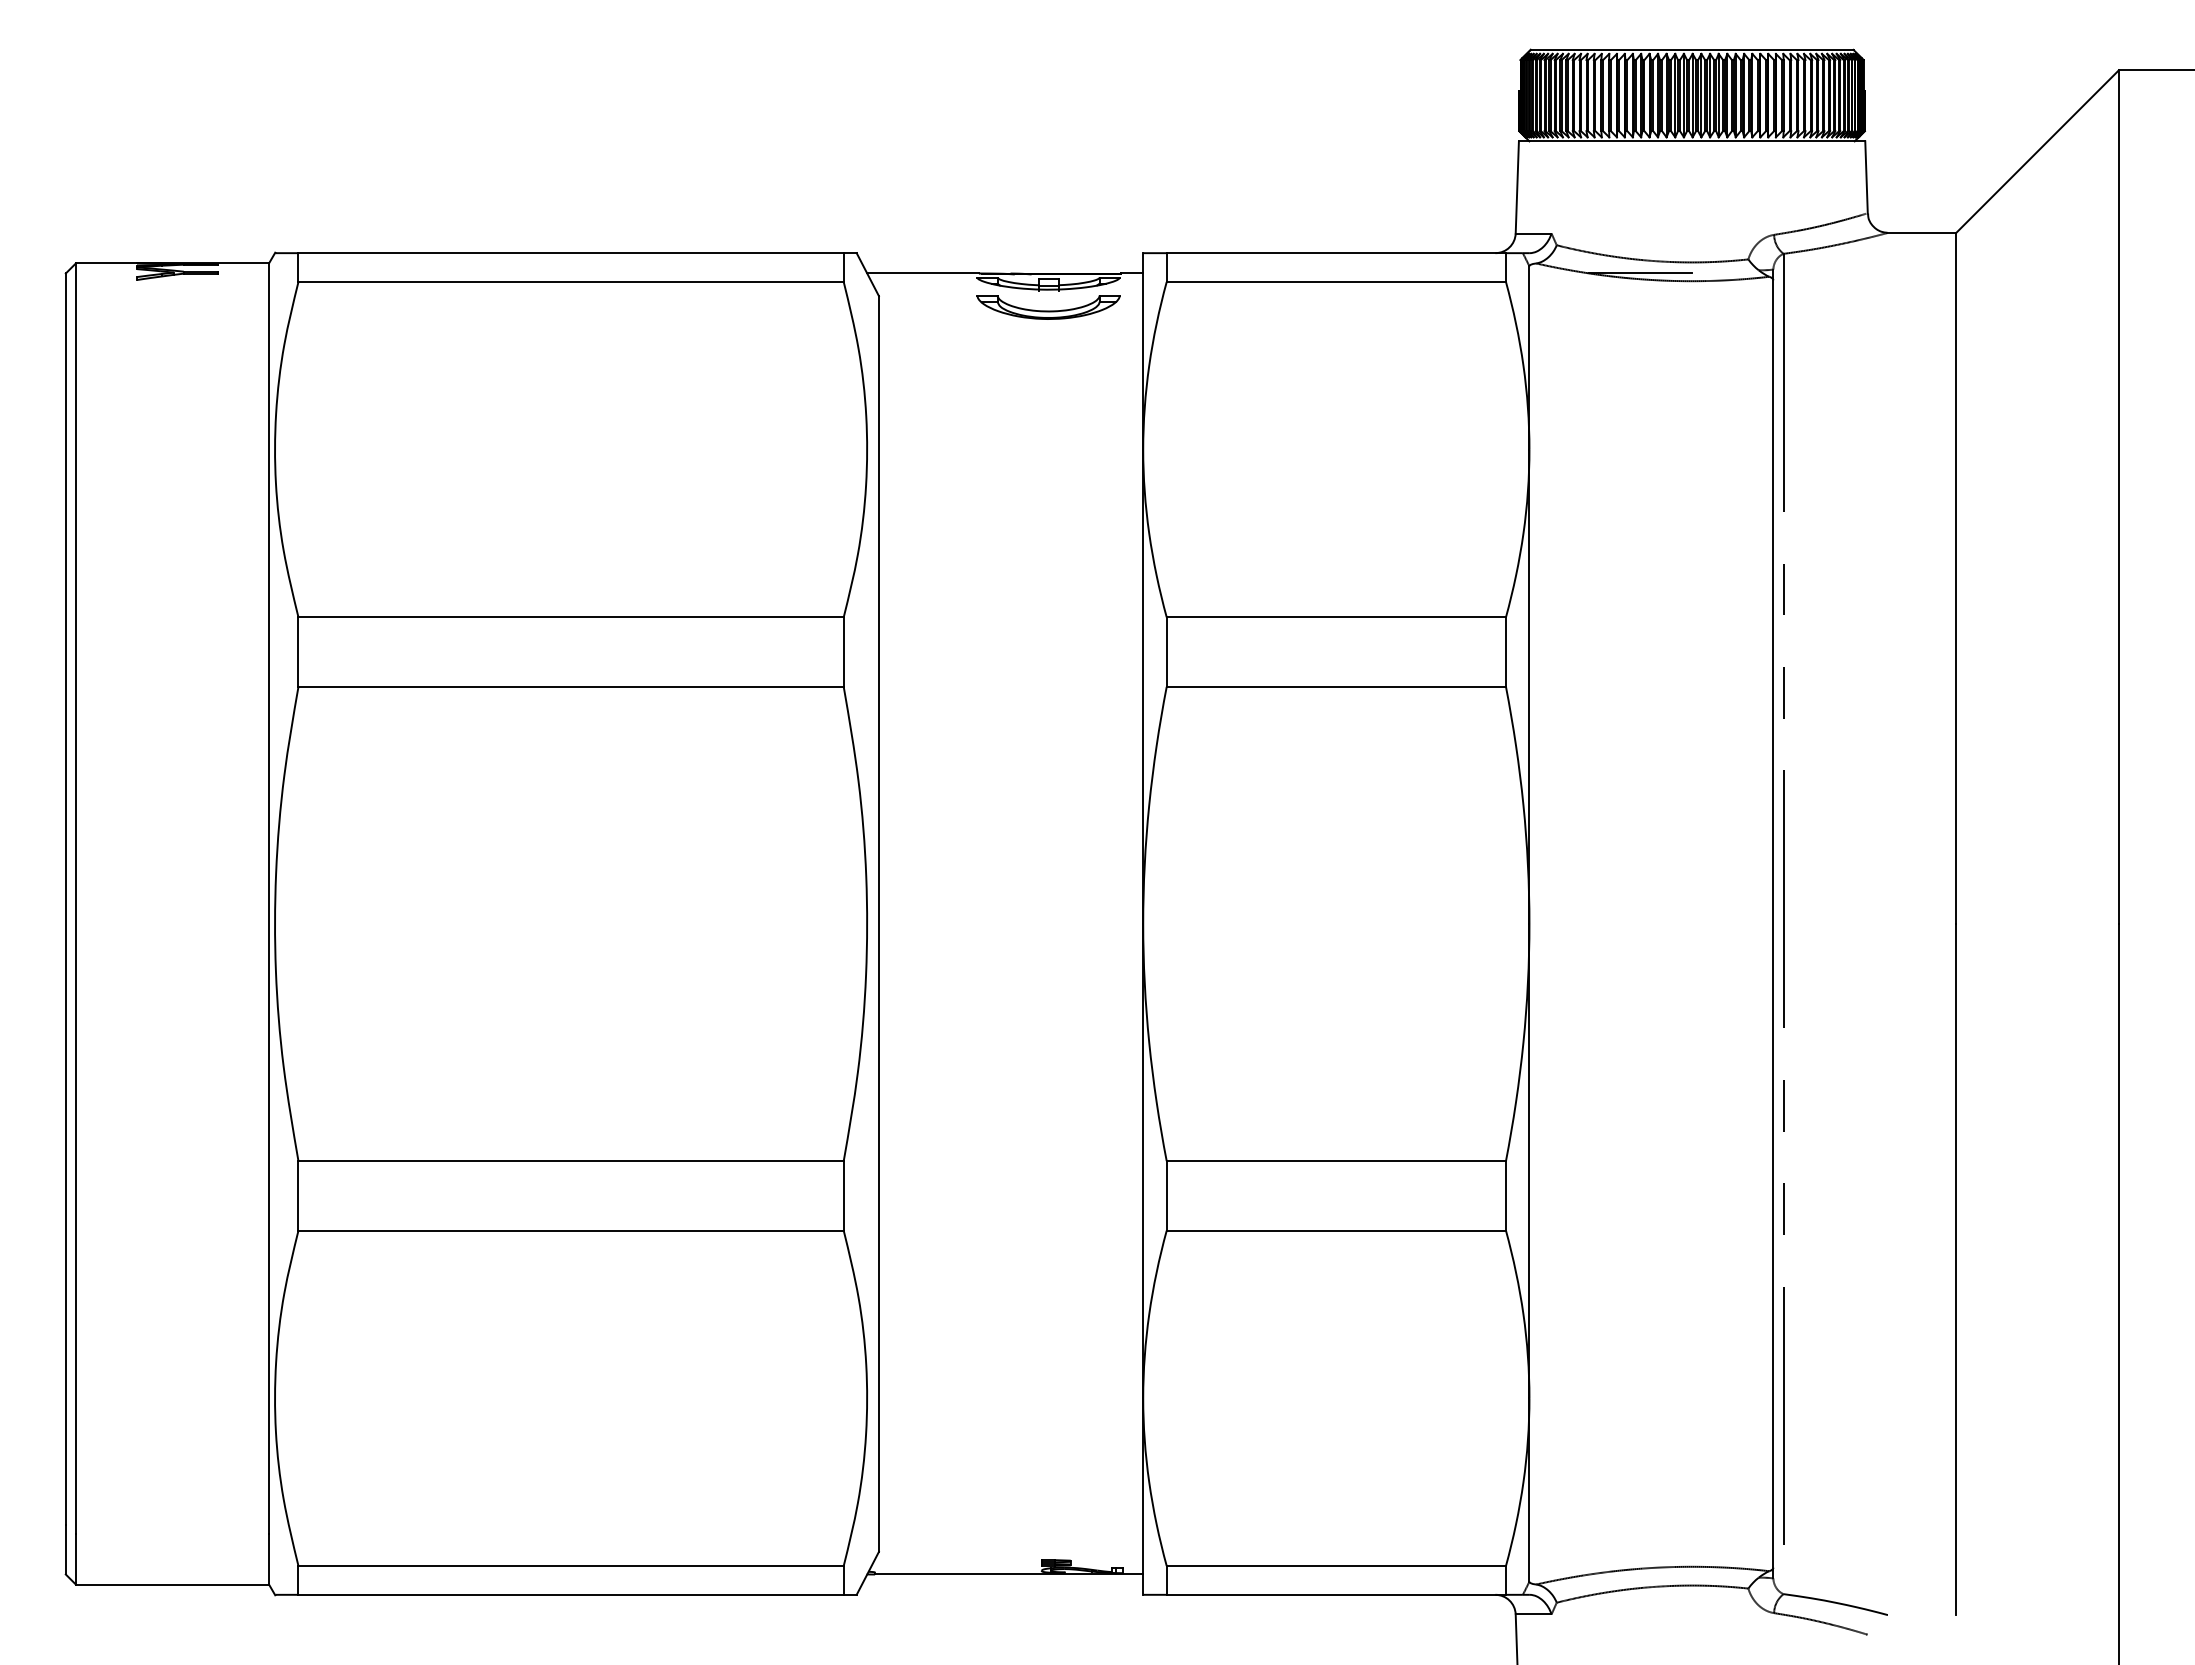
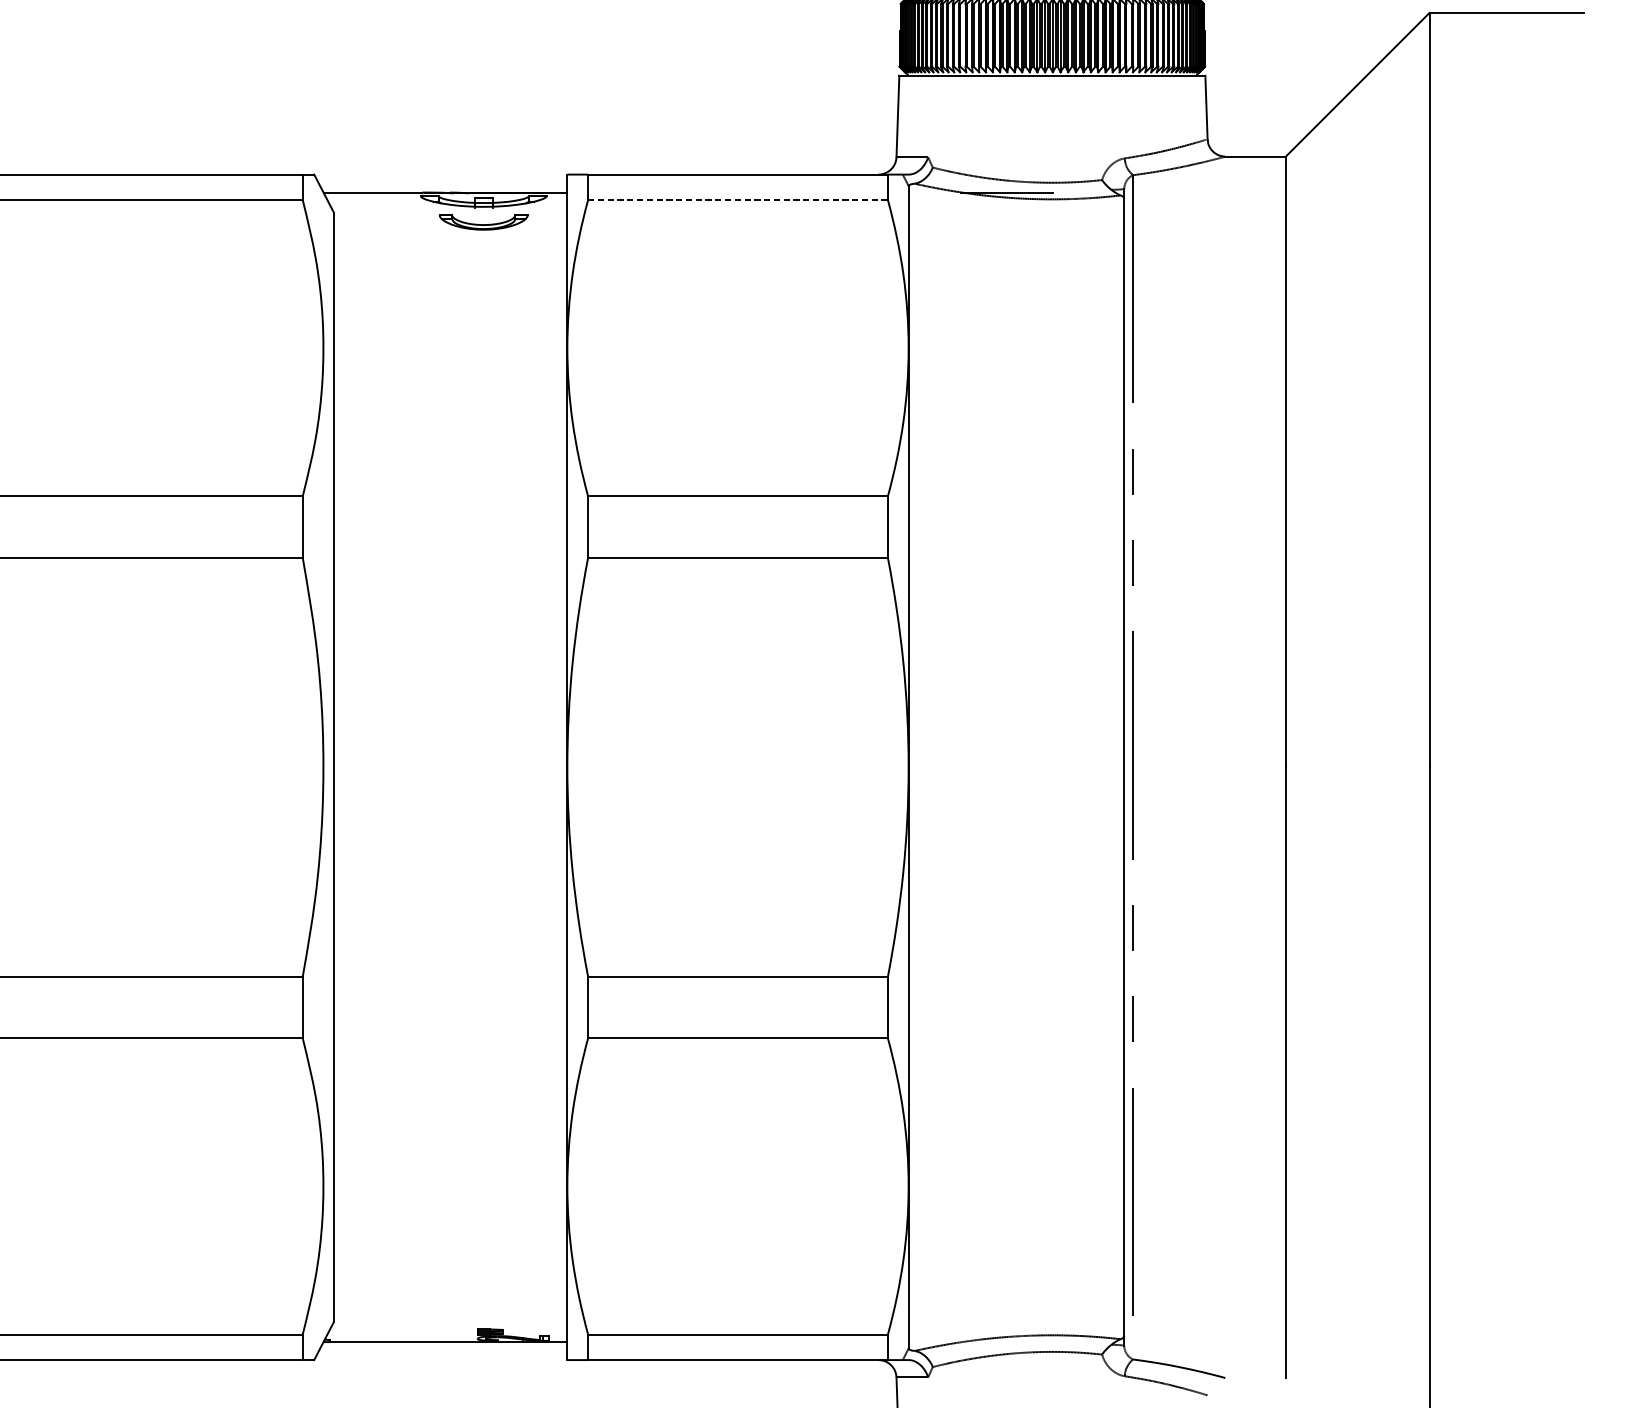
line: (1336, 282) -> (738, 200), solid -> dashed
part: (1048, 307) -> (483, 222), size x0.7

